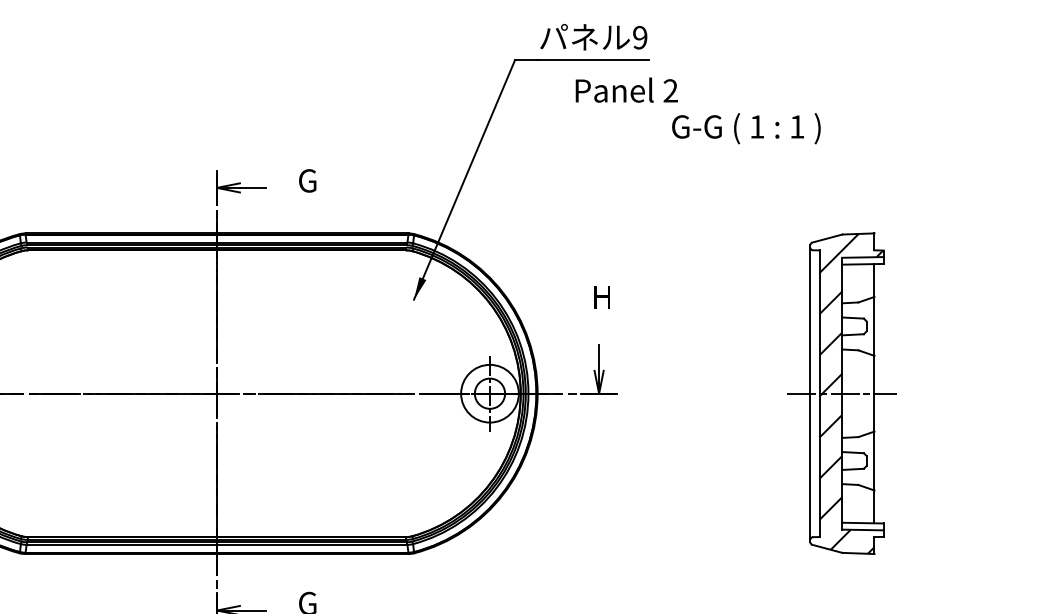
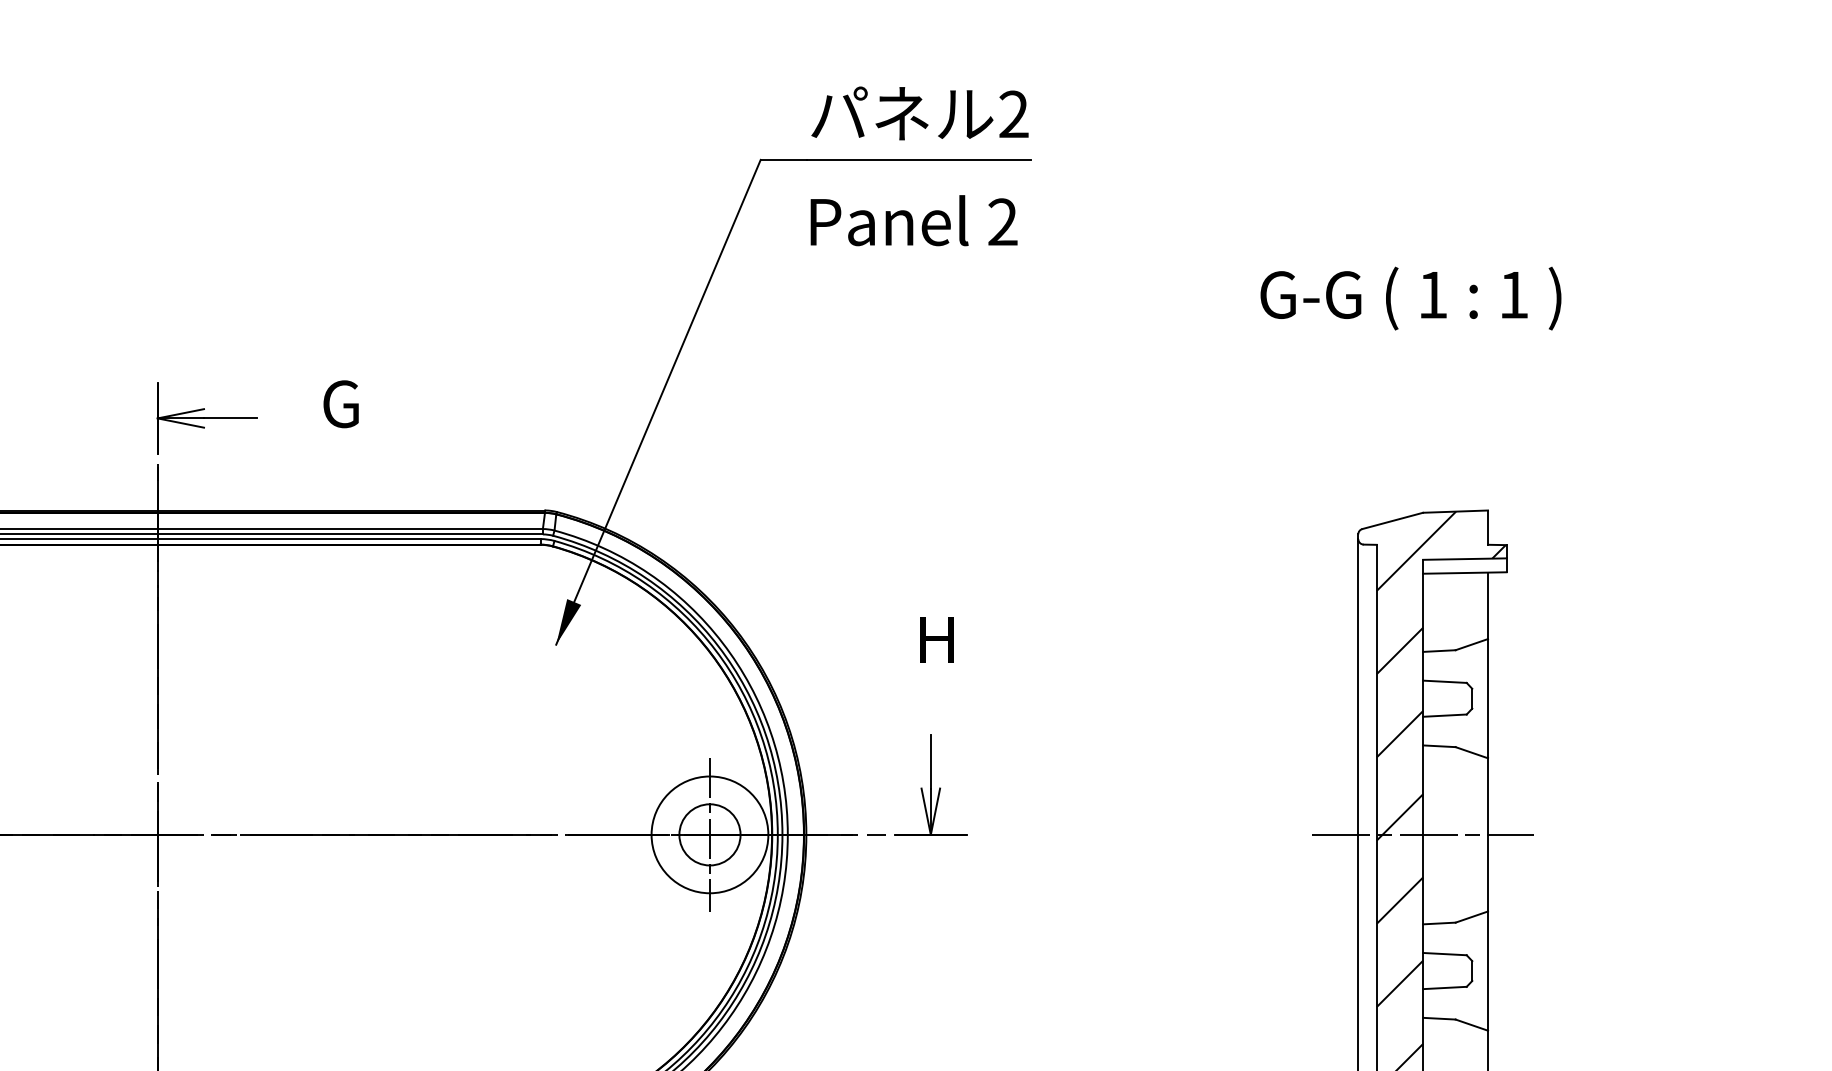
text: (640, 37) -> (1014, 114), 9 -> 2
text: (626, 89) -> (913, 219), moved
text: (746, 128) -> (1411, 298), moved

